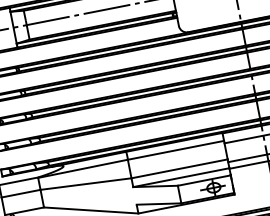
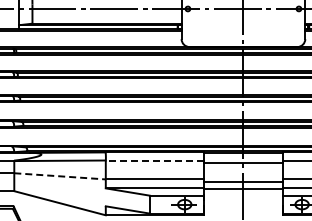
line: (175, 150) -> (154, 160), solid -> dashed
line: (86, 184) -> (60, 176), solid -> dashed

